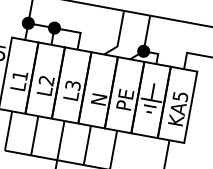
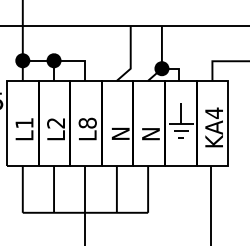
text: (73, 84) -> (87, 122), L3 -> L8
text: (180, 96) -> (214, 113), KA5 -> KA4
text: (125, 97) -> (150, 126), PE -> N

